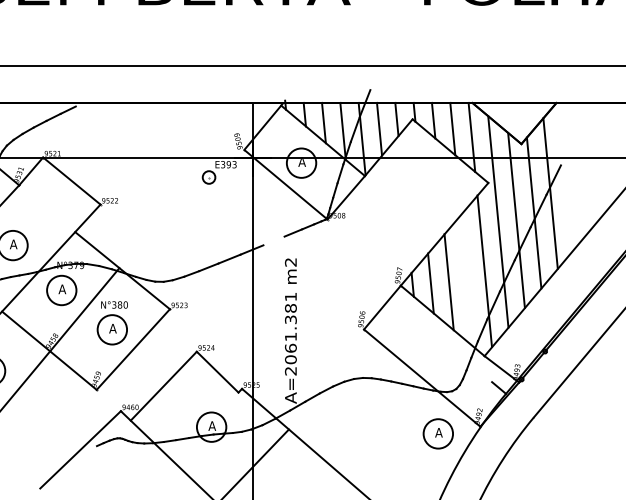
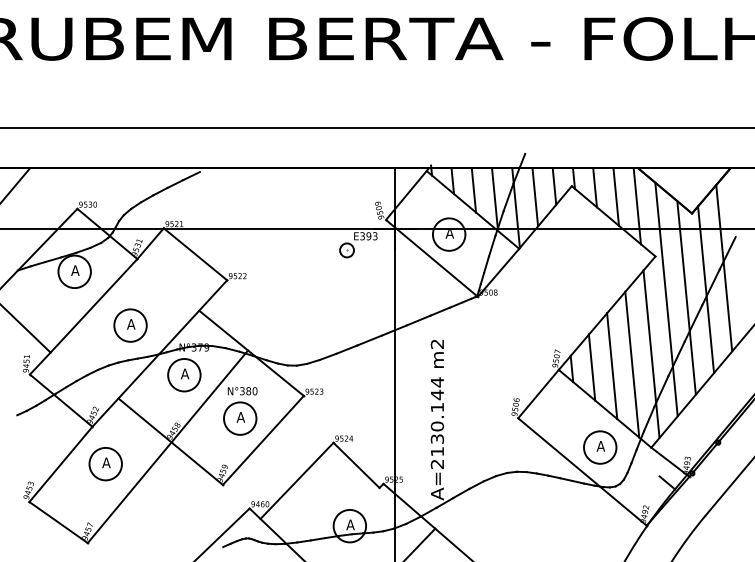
line: (273, 240) -> (418, 320), added
line: (467, 280) -> (632, 364), added
text: (290, 327) -> (437, 416), A=2061.381 -> A=2130.144
part: (438, 433) -> (600, 447), moved

